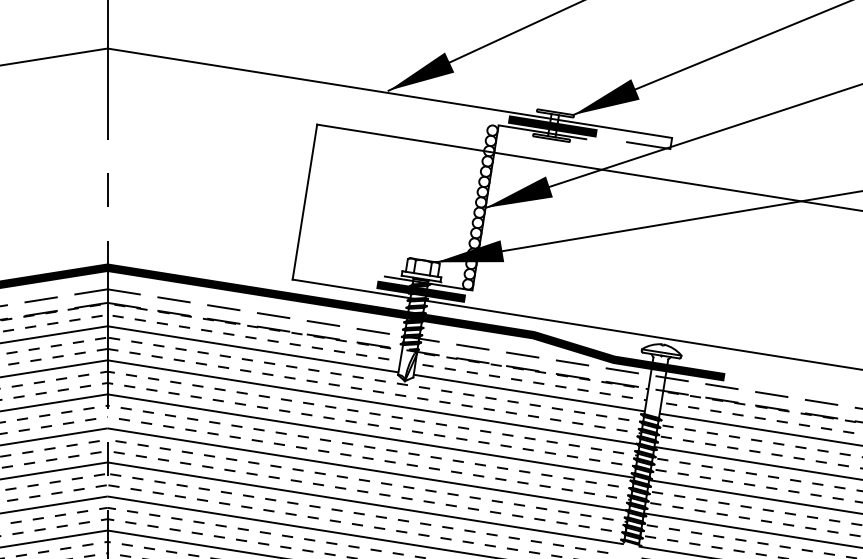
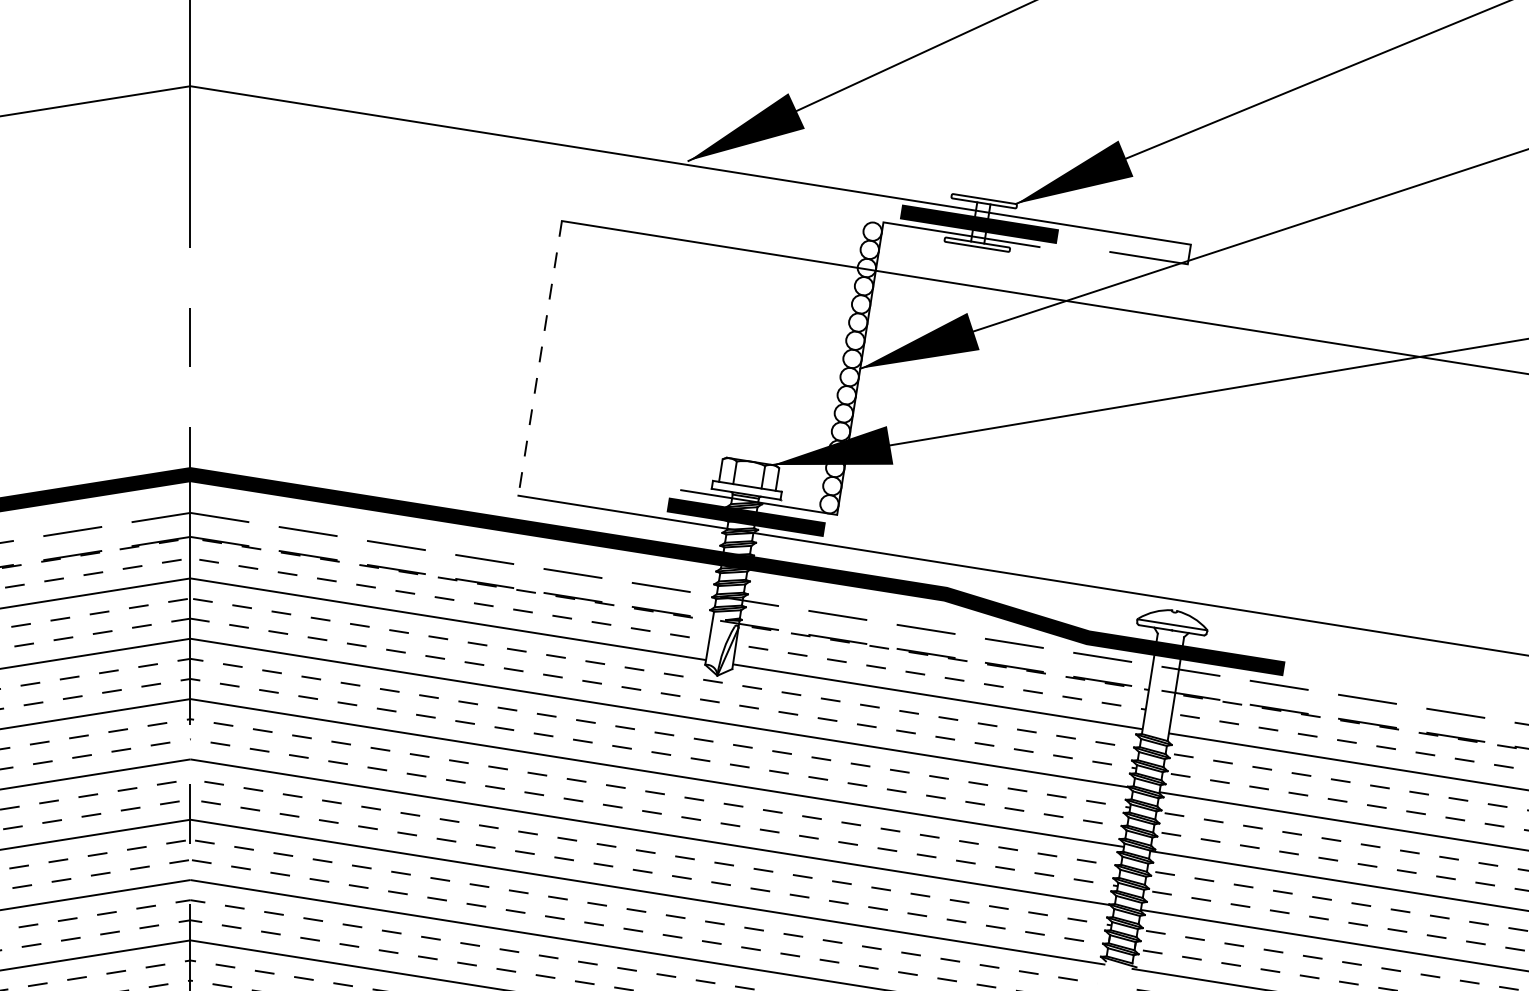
line: (304, 202) -> (539, 359), solid -> dashed

